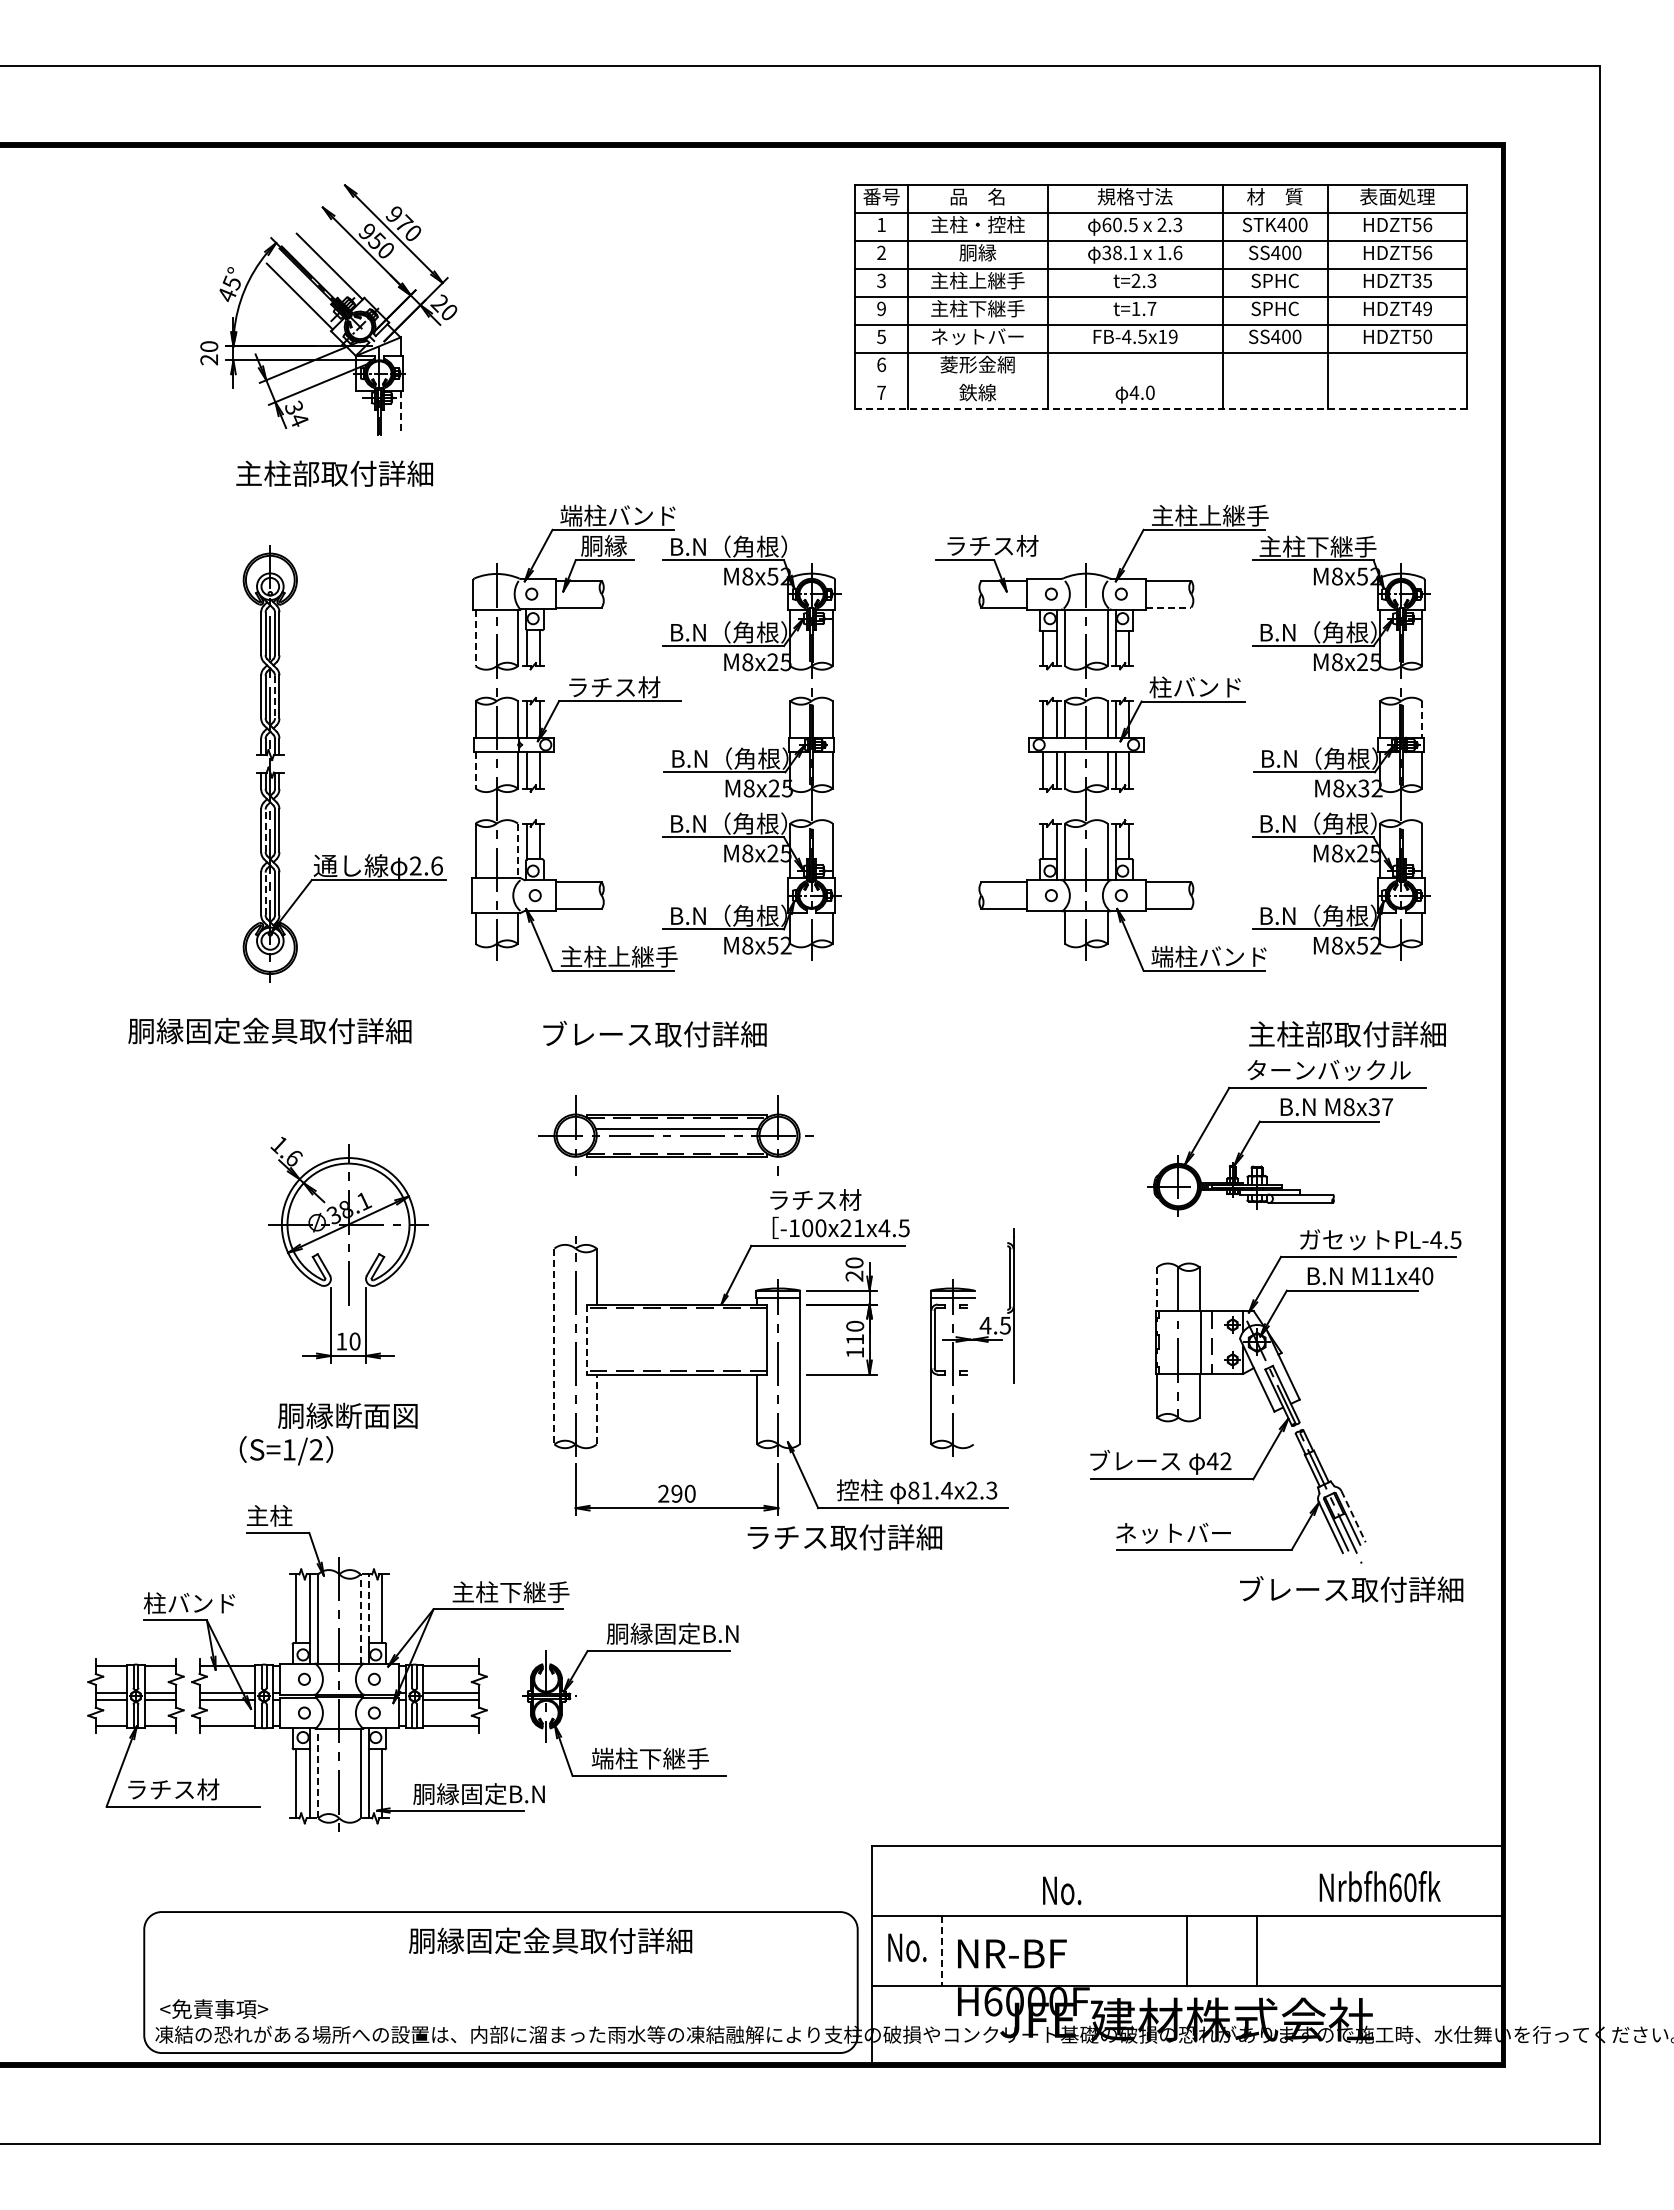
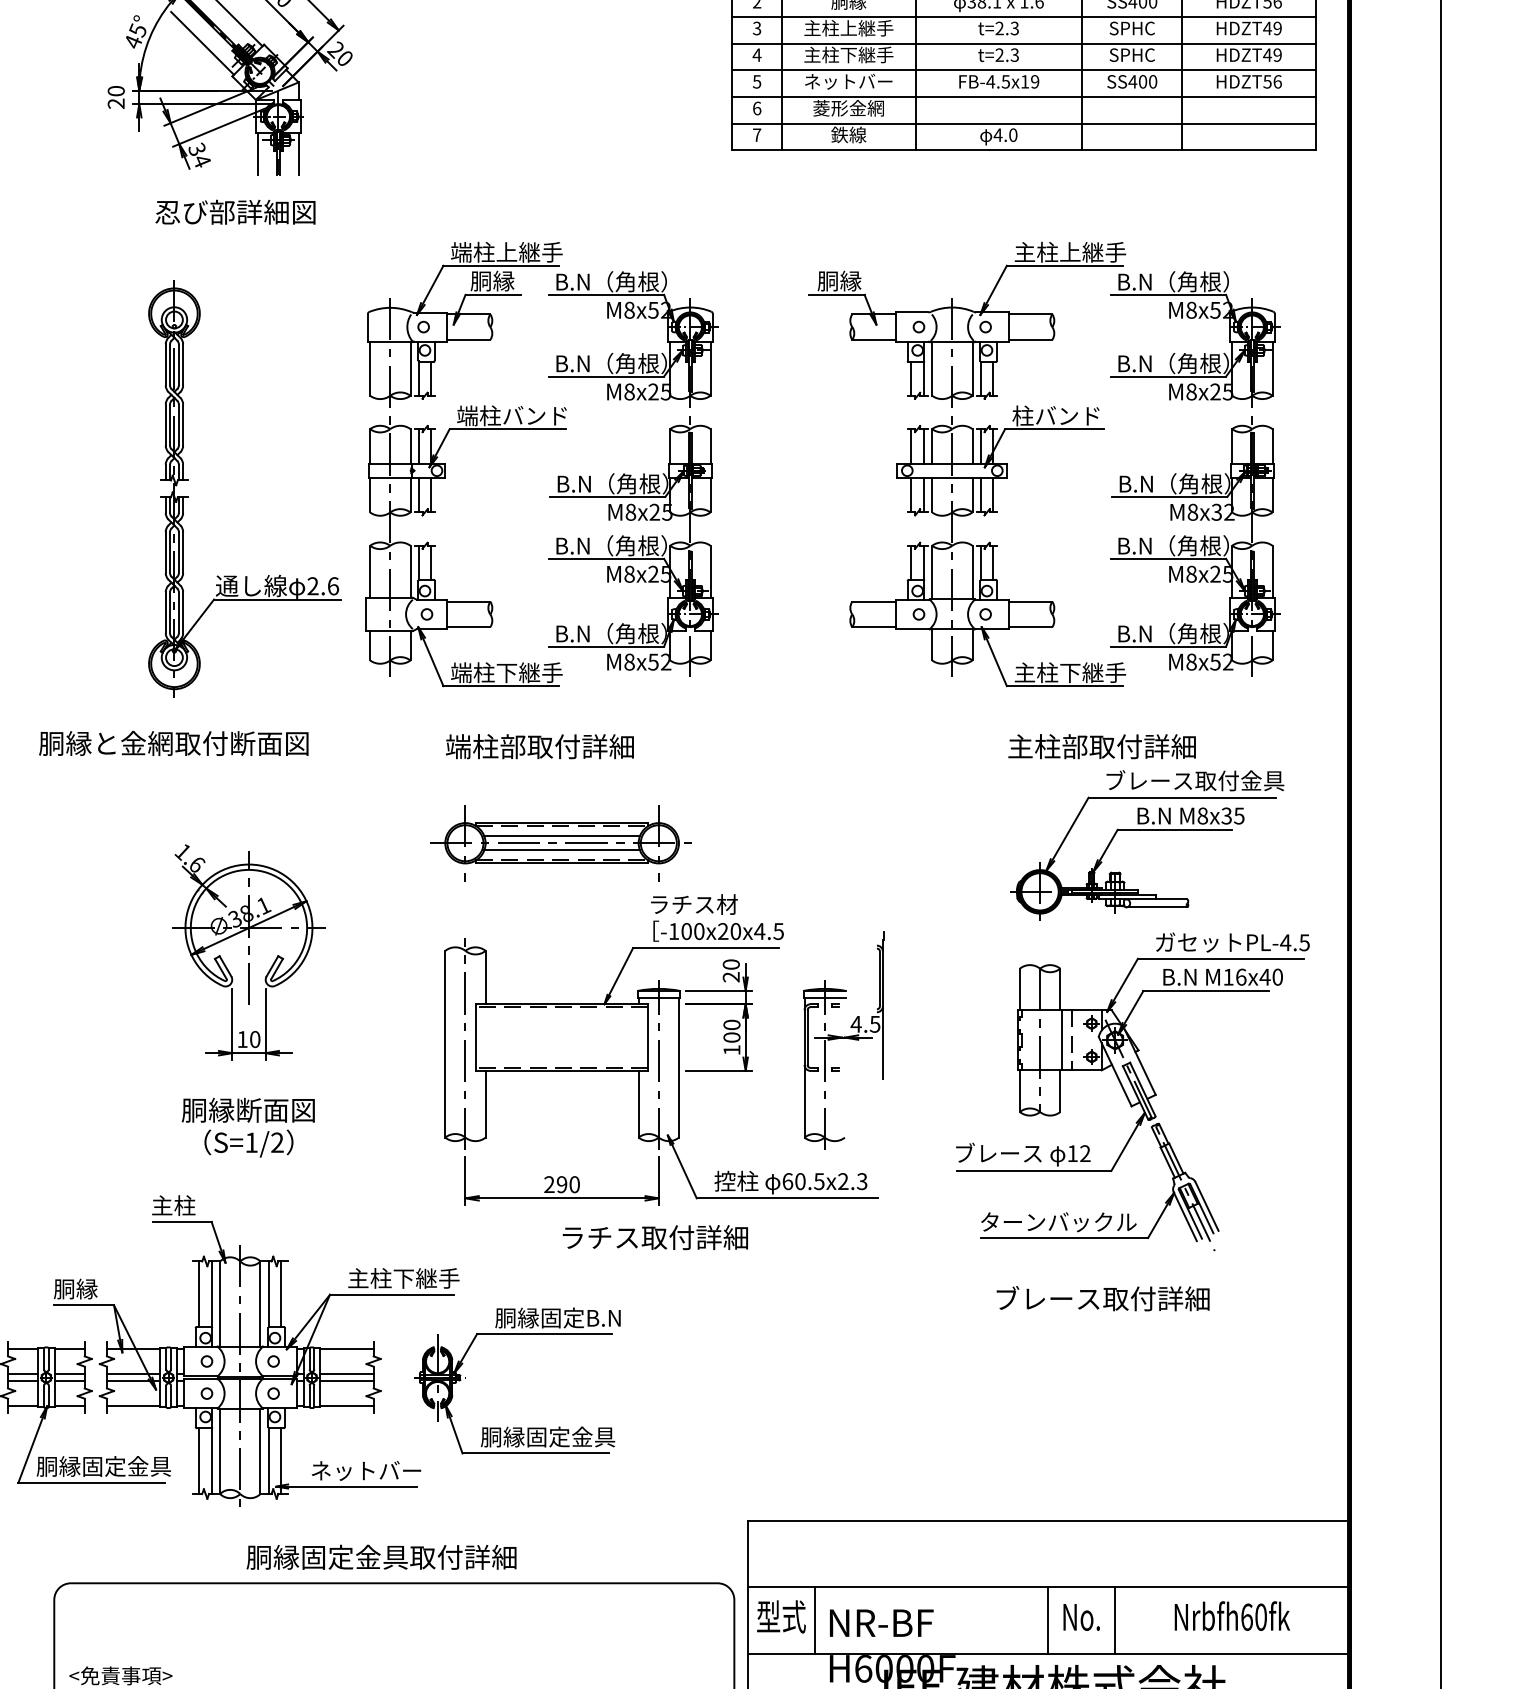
text: (1421, 280) -> (1271, 28), HDZT35 -> HDZT49
text: (881, 308) -> (757, 54), 9 -> 4
text: (1143, 308) -> (1006, 54), t=1.7 -> t=2.3
text: (1427, 336) -> (1277, 81), HDZT50 -> HDZT56
line: (1161, 380) -> (1023, 123), added
line: (1161, 408) -> (1023, 150), dashed -> solid
line: (358, 412) -> (258, 153), added
line: (400, 412) -> (298, 153), dashed -> solid
text: (334, 473) -> (235, 212), 主柱部取付詳細 -> 忍び部詳細図
text: (642, 515) -> (529, 252), 端柱バンド -> 端柱上継手
text: (991, 545) -> (861, 280), ラチス材 -> 胴縁
text: (1317, 546) -> (1172, 281), 主柱下継手 -> B.N（角根）
line: (1168, 607) -> (1030, 339), dashed -> solid
line: (475, 638) -> (370, 369), dashed -> solid
text: (623, 687) -> (511, 416), ラチス材 -> 端柱バンド
line: (274, 697) -> (178, 425), dashed -> solid
line: (1422, 719) -> (1272, 446), dashed -> solid
line: (475, 770) -> (370, 495), dashed -> solid
line: (265, 830) -> (169, 552), dashed -> solid
line: (517, 851) -> (410, 572), dashed -> solid
line: (265, 893) -> (169, 612), dashed -> solid
text: (594, 956) -> (483, 672), 主柱上継手 -> 端柱下継手
text: (1209, 956) -> (1069, 672), 端柱バンド -> 主柱下継手
text: (299, 1030) -> (202, 743), 胴縁固定金具取付詳細 -> 胴縁と金網取付断面図
text: (654, 1033) -> (540, 745), ブレース取付詳細 -> 端柱部取付詳細
text: (1347, 1034) -> (1102, 746), moved
text: (1340, 1070) -> (1194, 781), ターンバックル -> ブレース取付金具
text: (1387, 1107) -> (1239, 816), M8x37 -> M8x35
line: (676, 1142) -> (561, 849), added
text: (859, 1228) -> (736, 931), -100x21x4.5 -> -100x20x4.5
text: (1389, 1276) -> (1241, 977), M11x40 -> M16x40
line: (1157, 1289) -> (1020, 989), dashed -> solid
line: (586, 1339) -> (475, 1037), dashed -> solid
text: (855, 1339) -> (732, 1037), 110 -> 100
line: (554, 1346) -> (445, 1044), dashed -> solid
line: (596, 1409) -> (485, 1104), dashed -> solid
text: (286, 1450) -> (248, 1143), moved
text: (1212, 1461) -> (1072, 1153), 42 -> 12
text: (930, 1490) -> (803, 1181), 81.4x2.3 -> 60.5x2.3
line: (1353, 1517) -> (1206, 1207), dashed -> solid
text: (1197, 1533) -> (1058, 1222), ネットバー -> ターンバックル
text: (844, 1537) -> (655, 1237), moved
text: (1351, 1589) -> (1103, 1298), moved
text: (188, 1603) -> (96, 1289), 柱バンド -> 胴縁
line: (369, 1608) -> (268, 1293), dashed -> solid
line: (360, 1619) -> (260, 1304), dashed -> solid
text: (661, 1758) -> (547, 1436), 端柱下継手 -> 胴縁固定金具
line: (318, 1773) -> (220, 1451), dashed -> solid
text: (195, 1789) -> (103, 1466), ラチス材 -> 胴縁固定金具
text: (478, 1793) -> (372, 1470), 胴縁固定B.N -> ネットバー
text: (1379, 1886) -> (1231, 1616), moved
text: (1062, 1890) -> (1082, 1617), moved
text: (550, 1940) -> (381, 1557), moved
text: (906, 1946) -> (780, 1616), No. -> 型式
line: (942, 1951) -> (815, 1620), dashed -> solid

